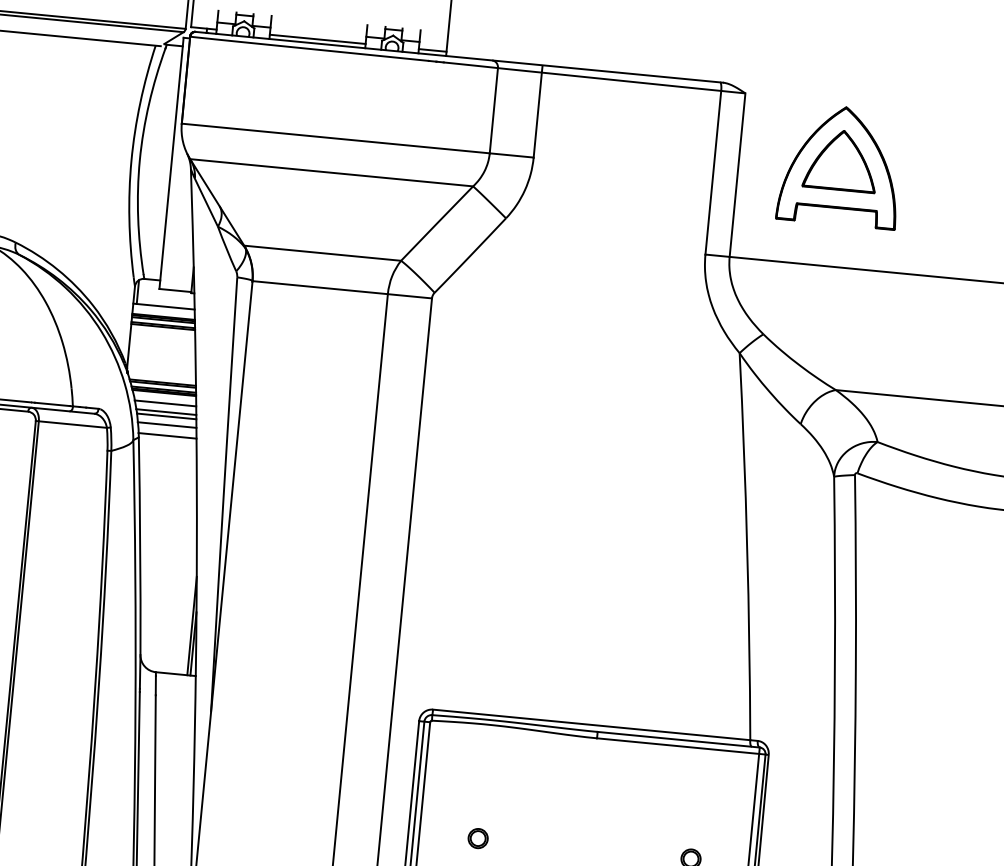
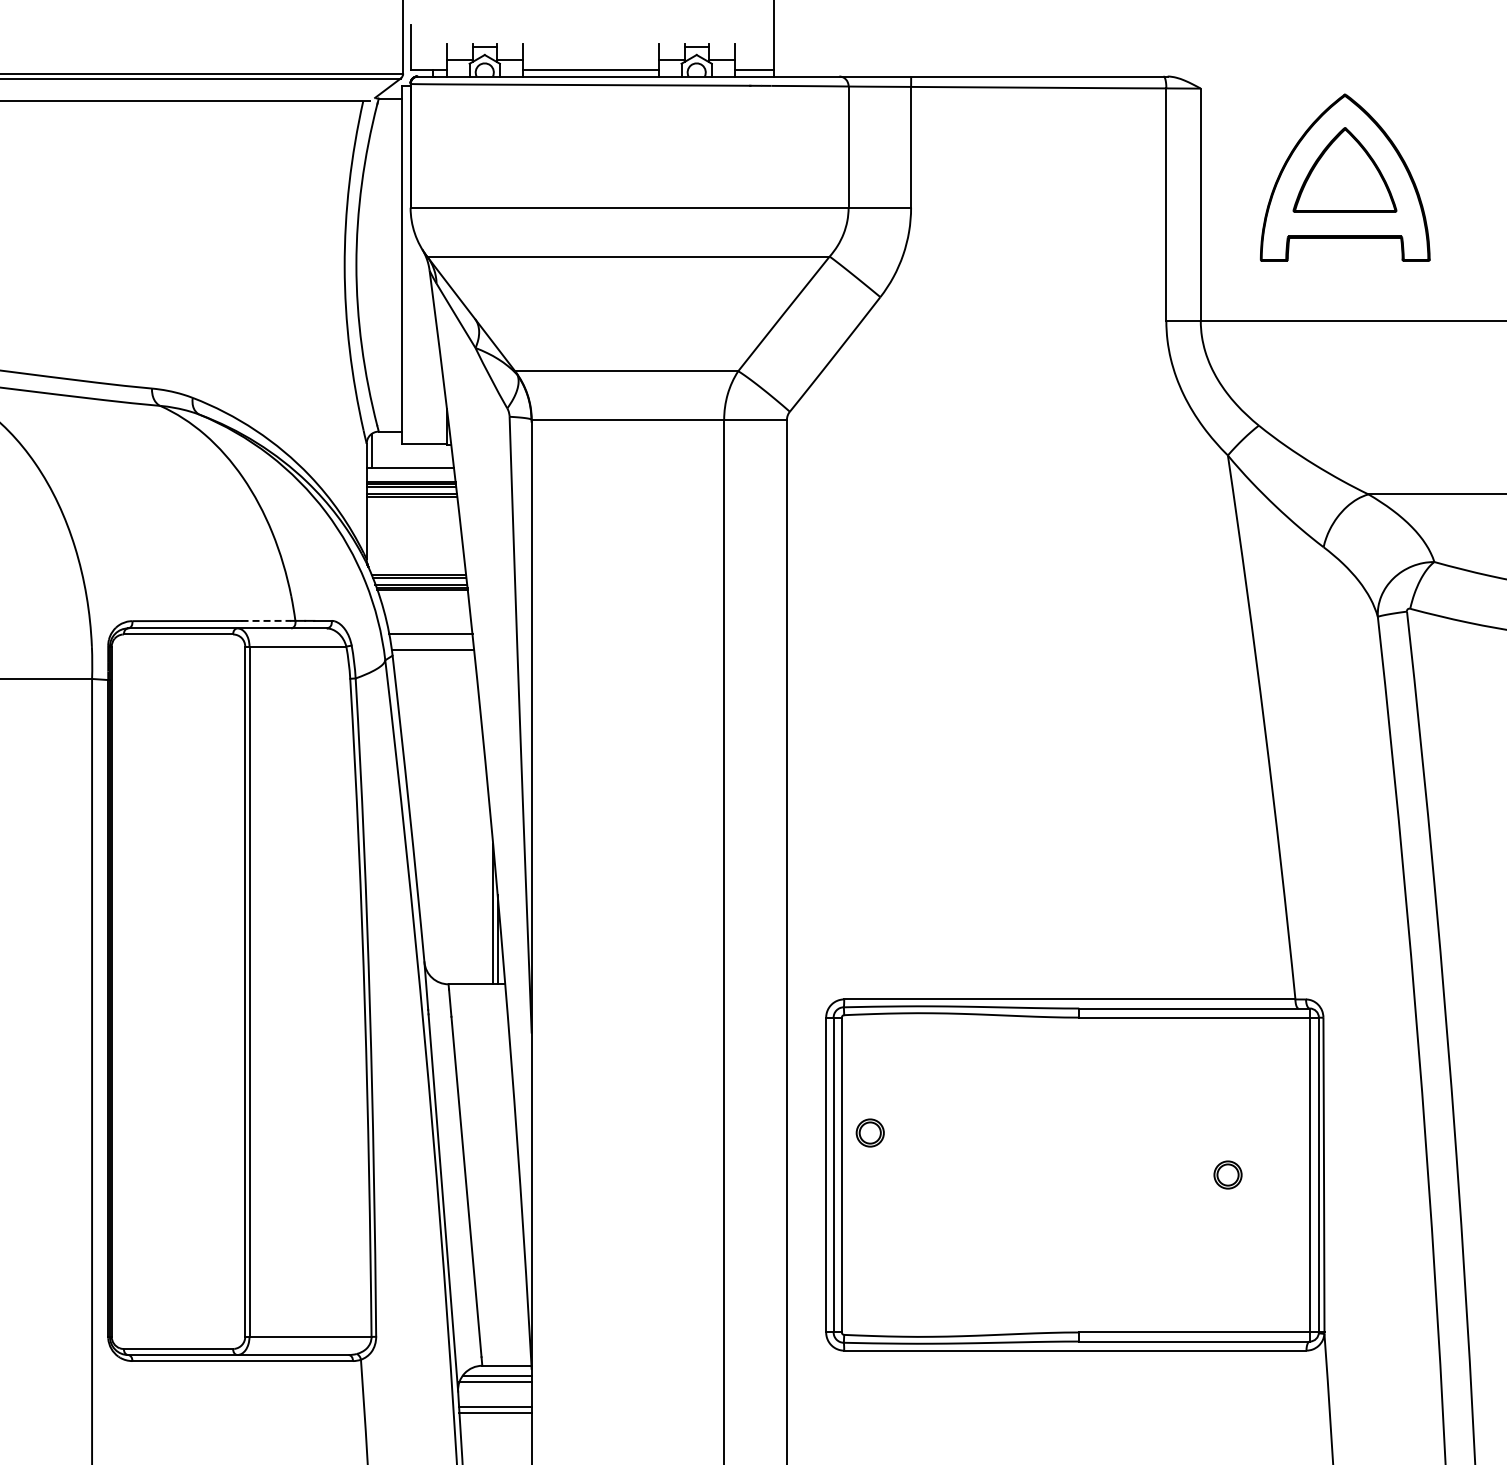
line: (165, 403) -> (425, 604), removed
line: (52, 404) -> (266, 620), solid -> dashed
line: (166, 412) -> (427, 616), removed
line: (166, 416) -> (428, 622), removed
part: (477, 838) -> (869, 1132), moved

